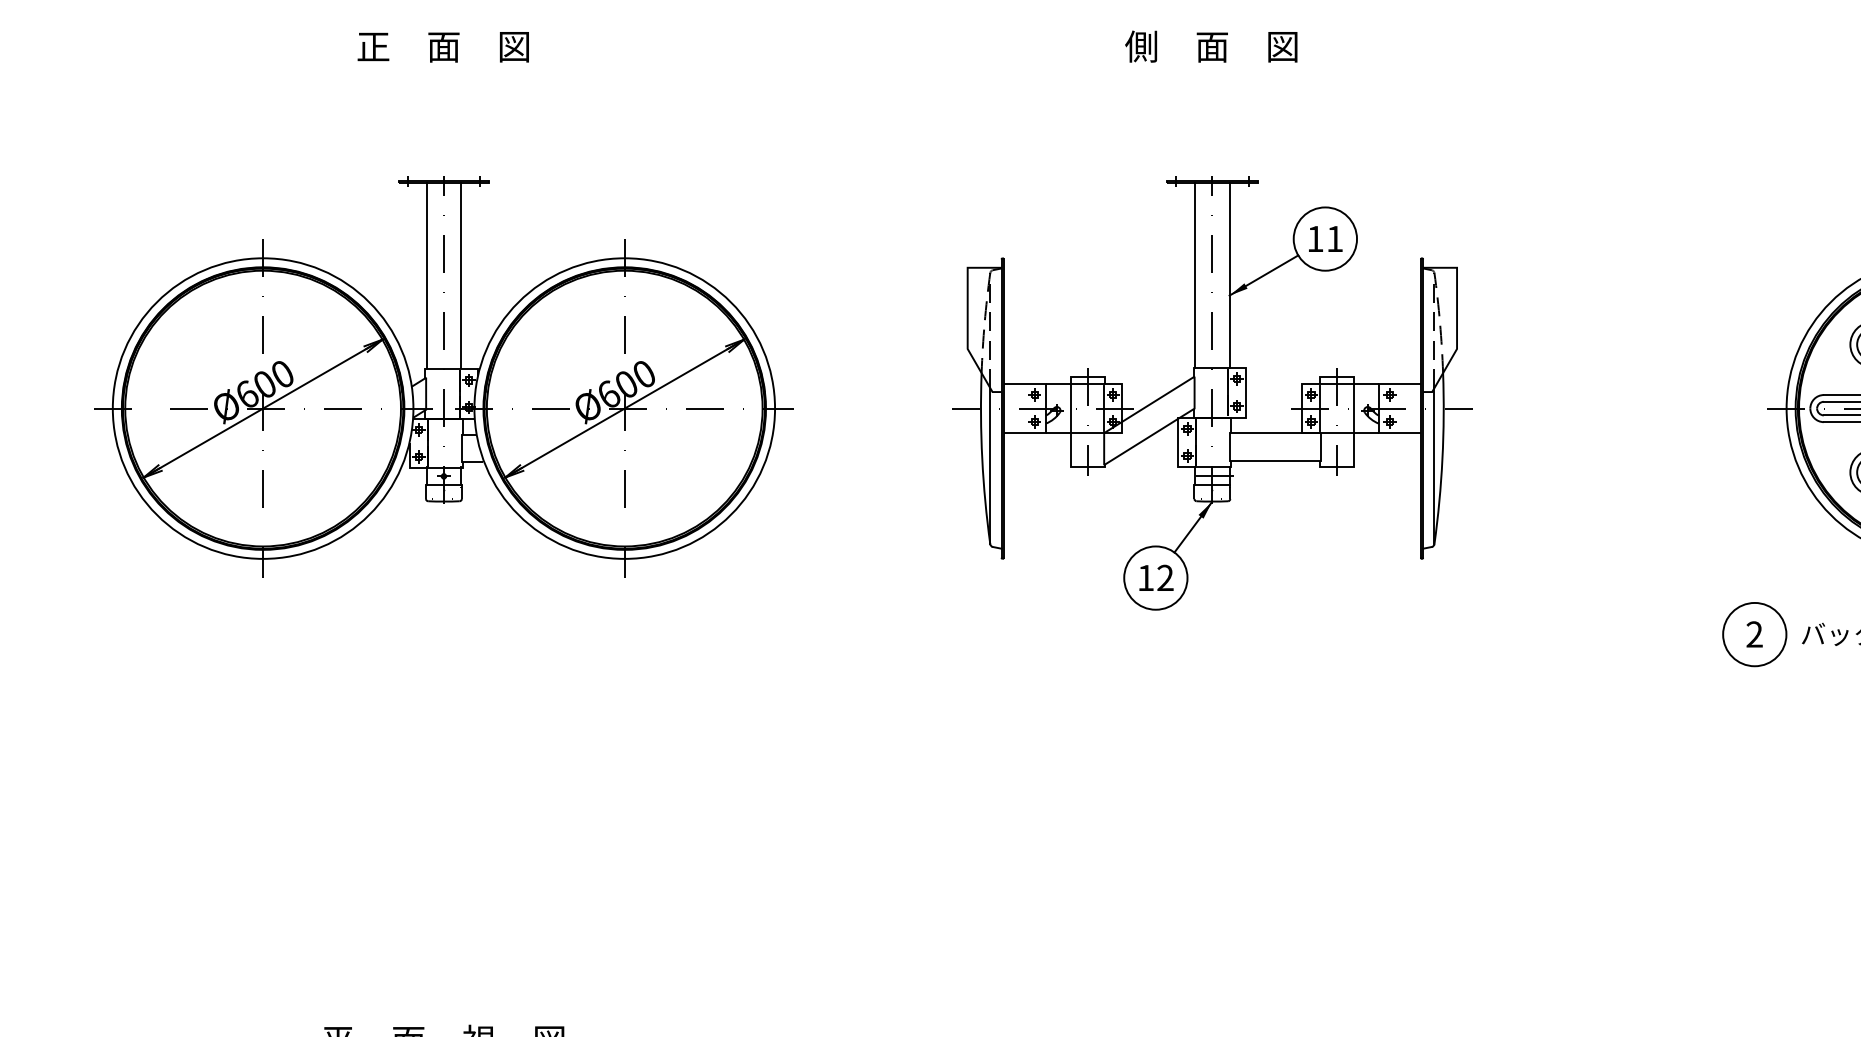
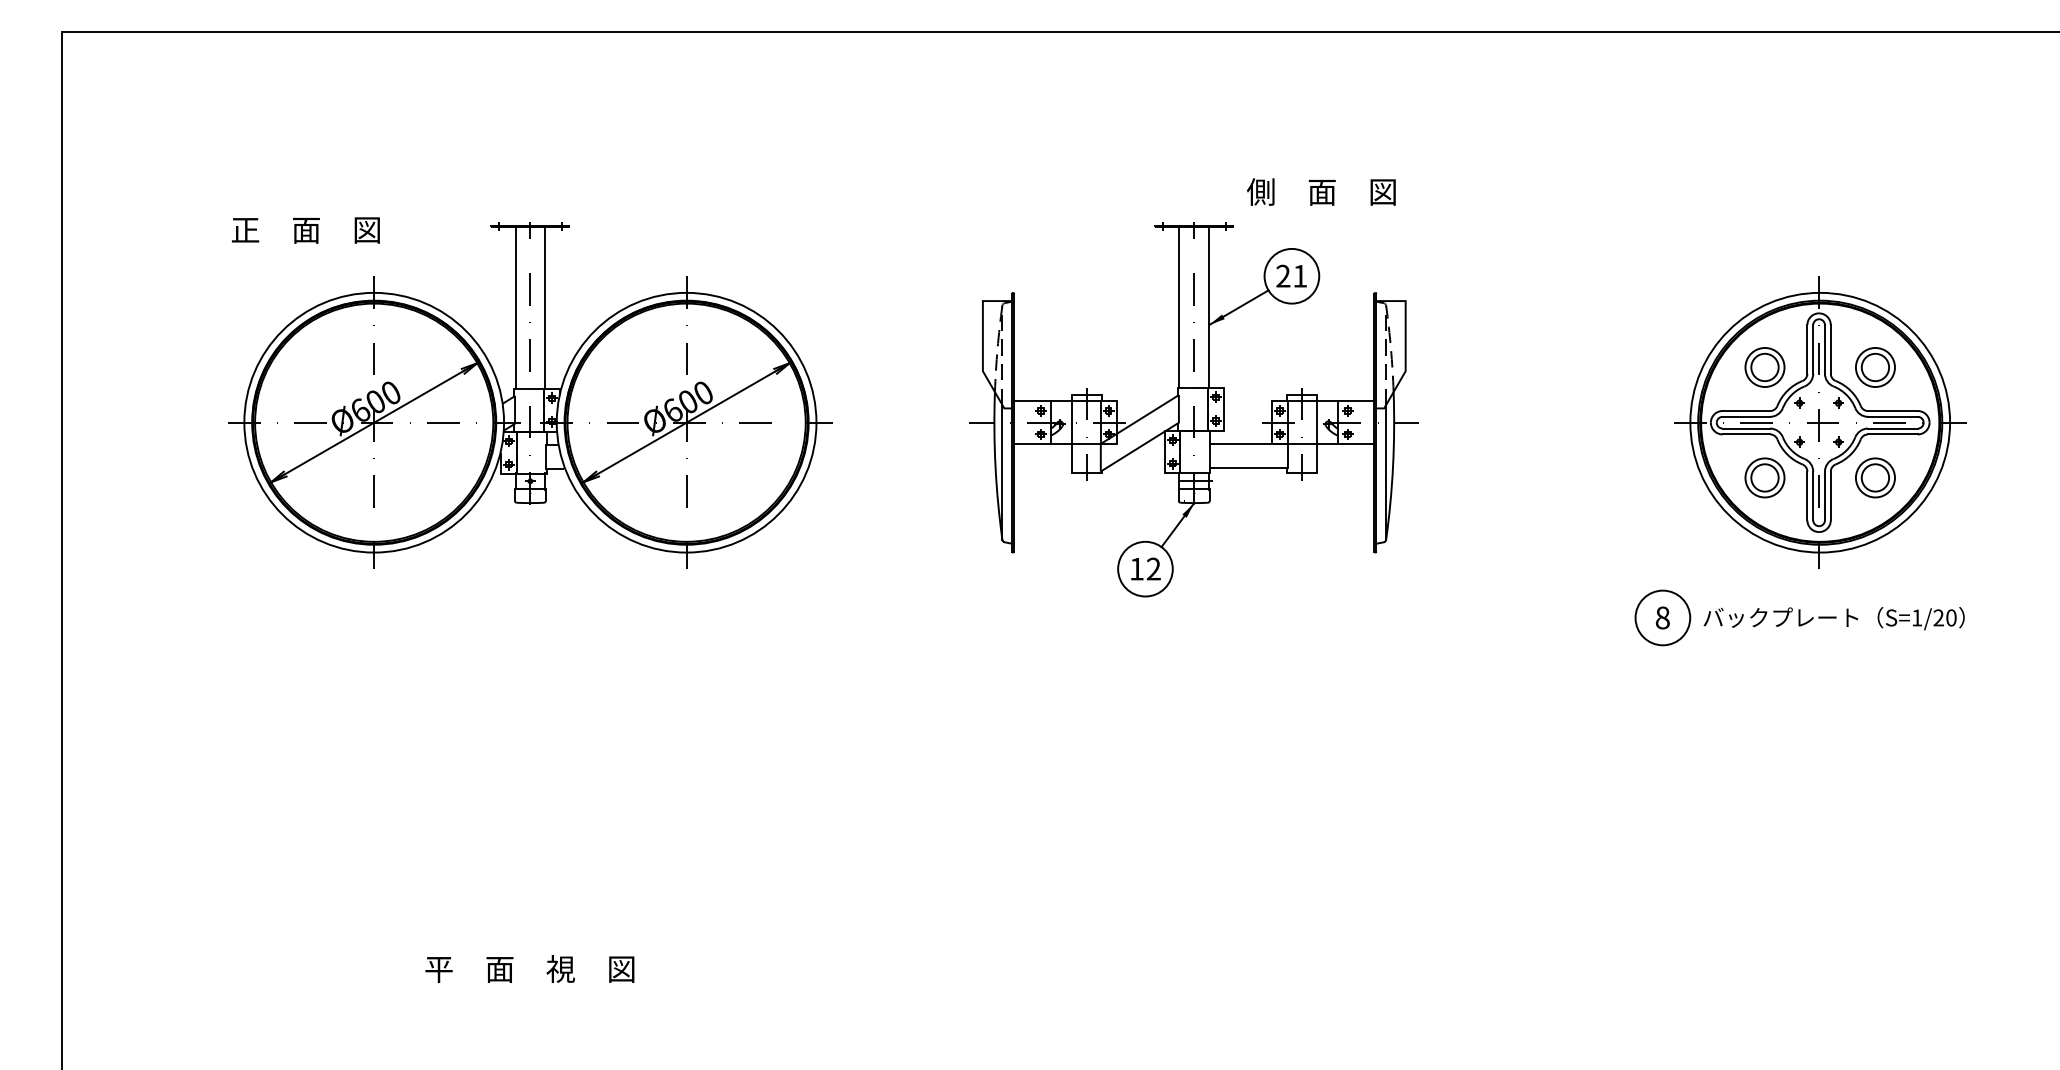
text: (1211, 46) -> (1321, 191), moved
text: (442, 47) -> (305, 230), moved
text: (1315, 238) -> (1283, 275), 11 -> 21
text: (1754, 634) -> (1662, 617), 2 -> 8

